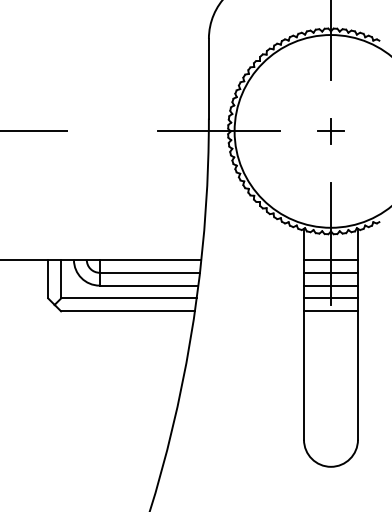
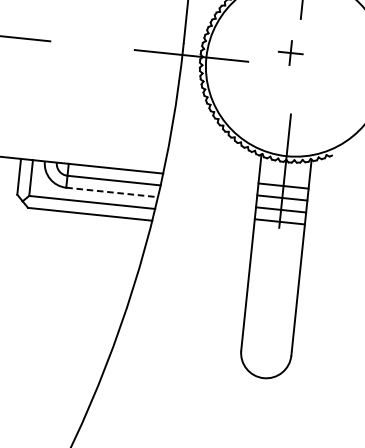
part: (330, 131) -> (290, 53), moved
line: (149, 285) -> (112, 192), solid -> dashed
line: (330, 311) -> (278, 233), removed

